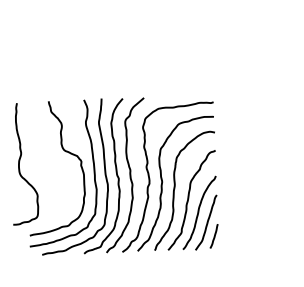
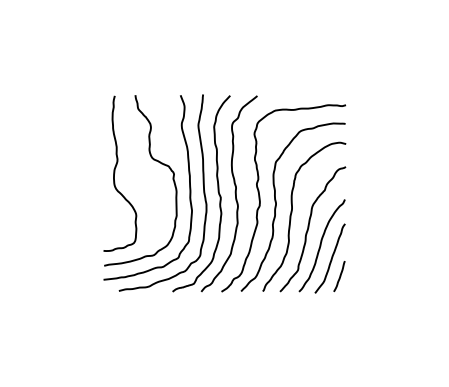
curve: (20, 163) -> (115, 173), moved

